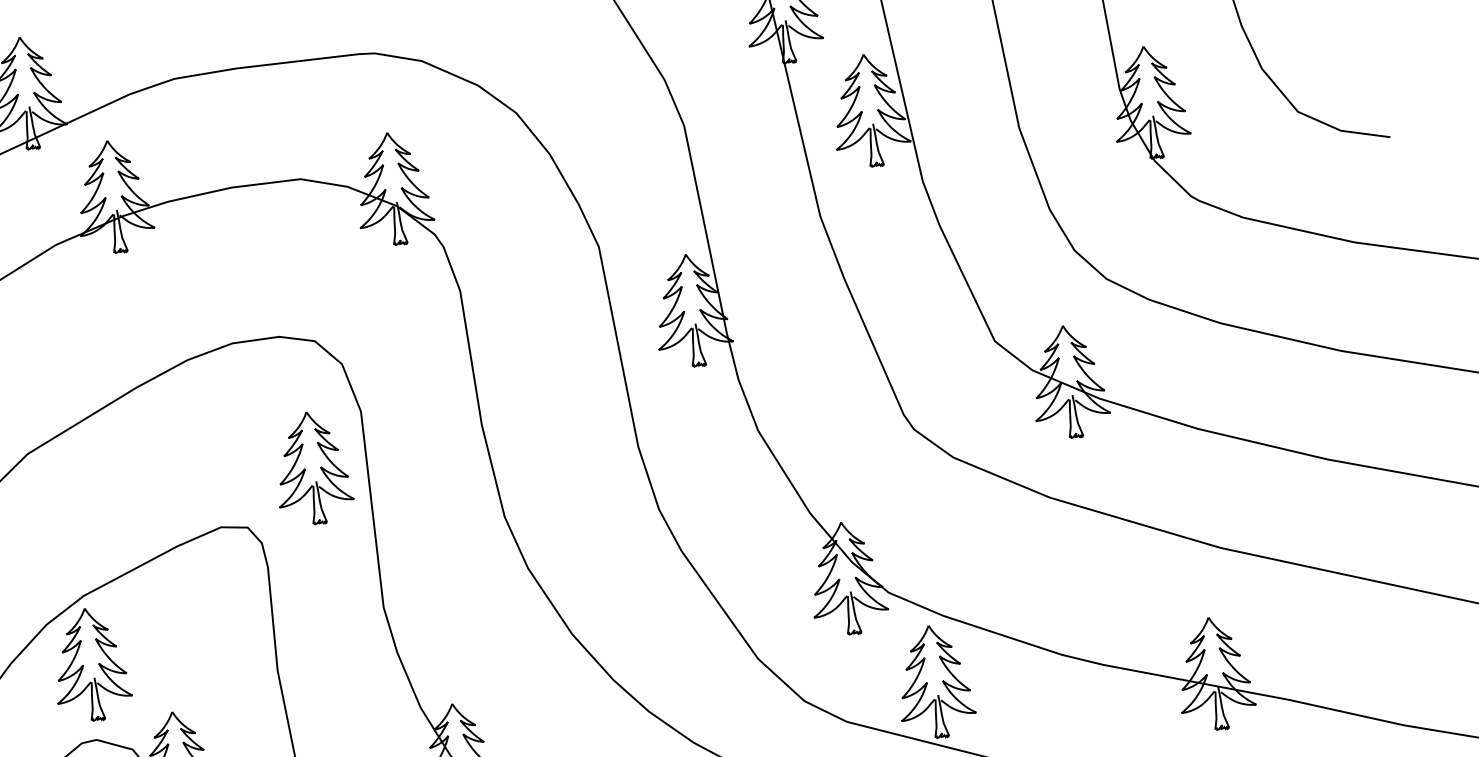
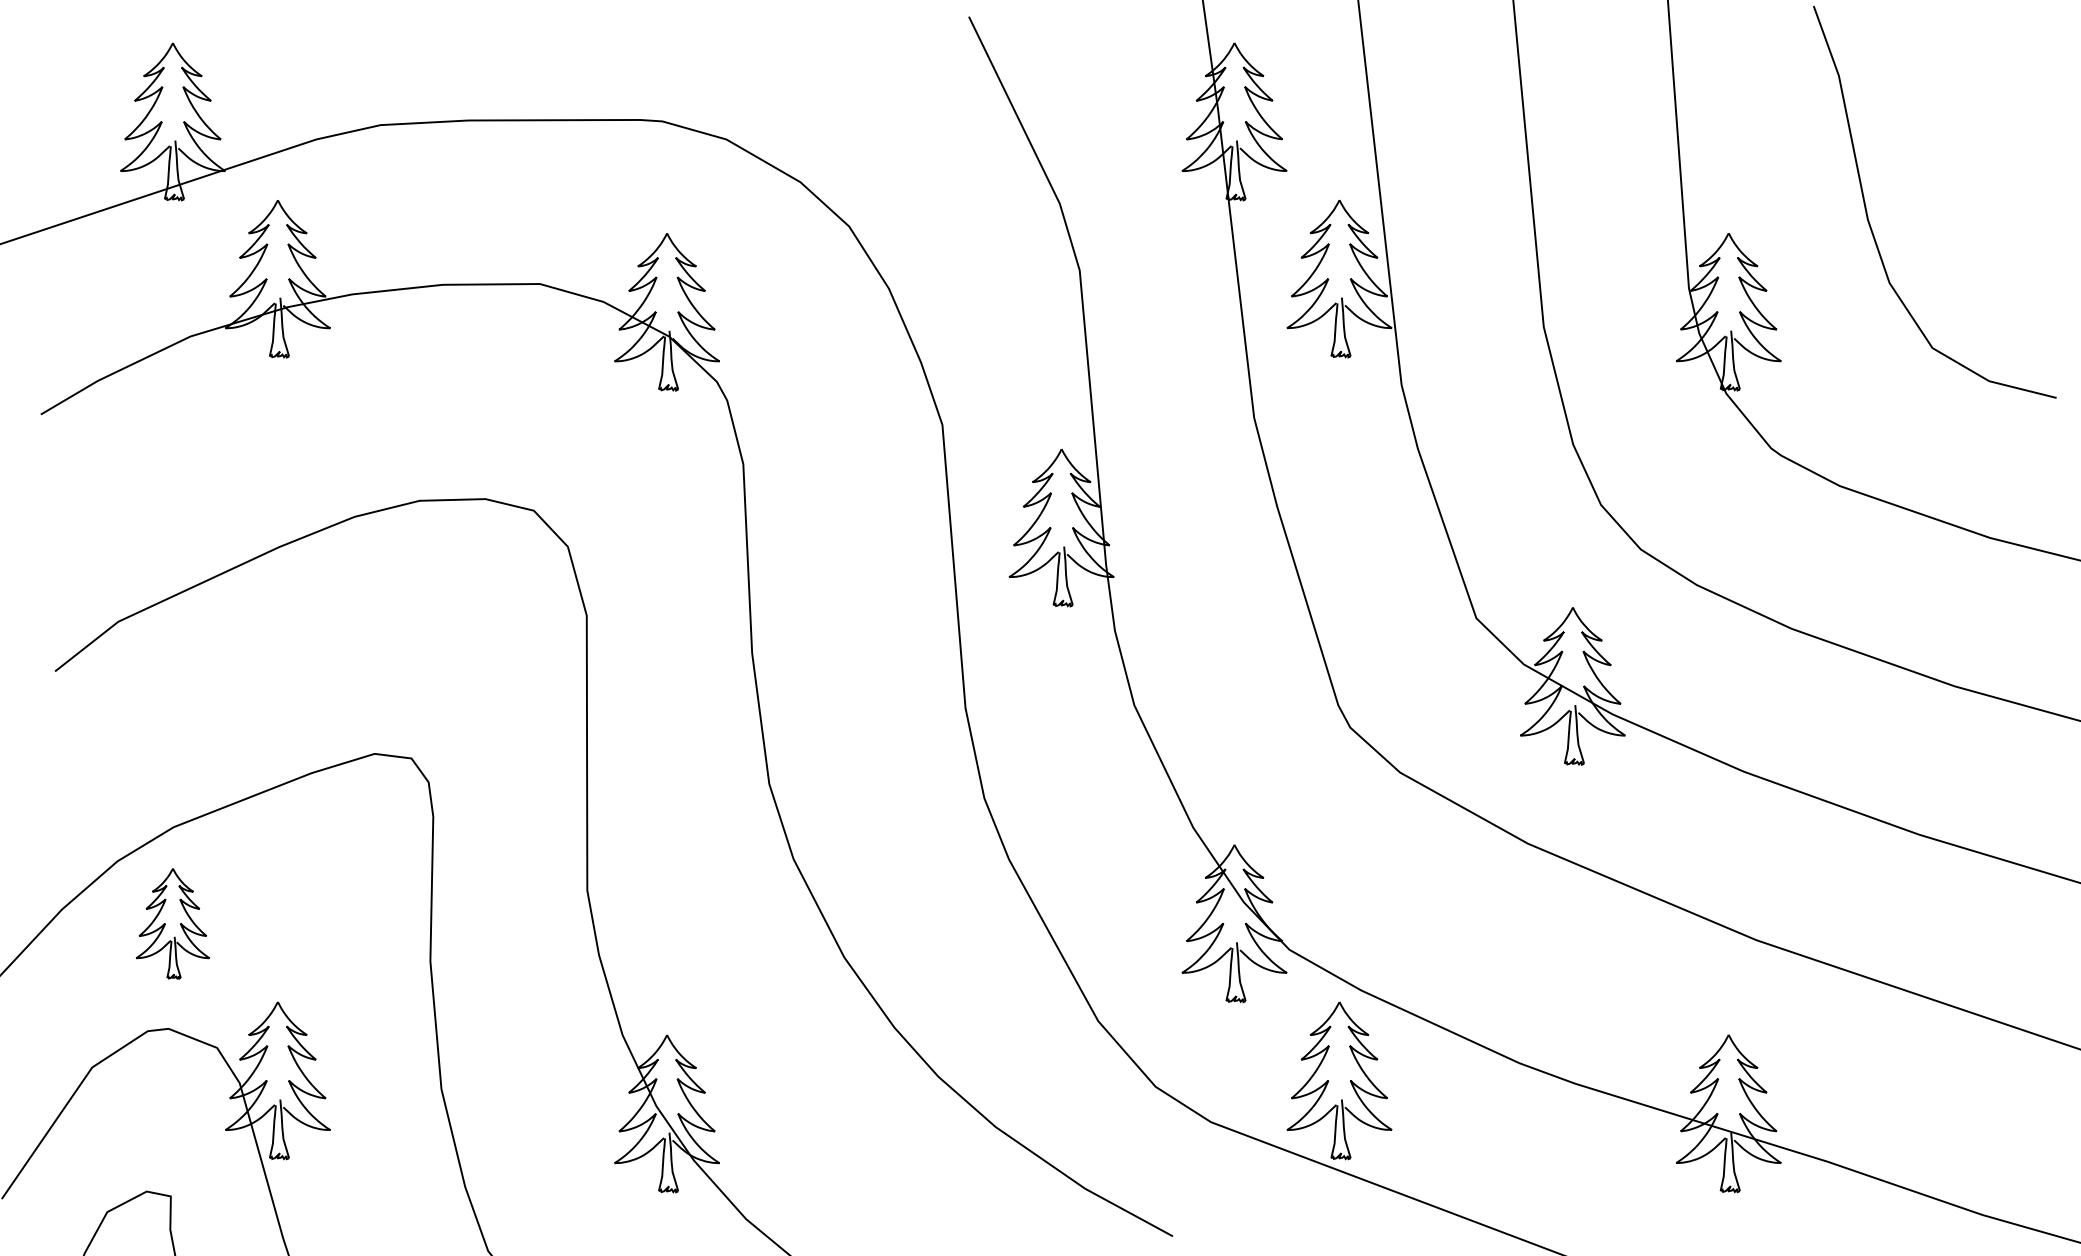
part: (312, 468) -> (510, 686), removed
part: (90, 664) -> (172, 923), size x0.7

